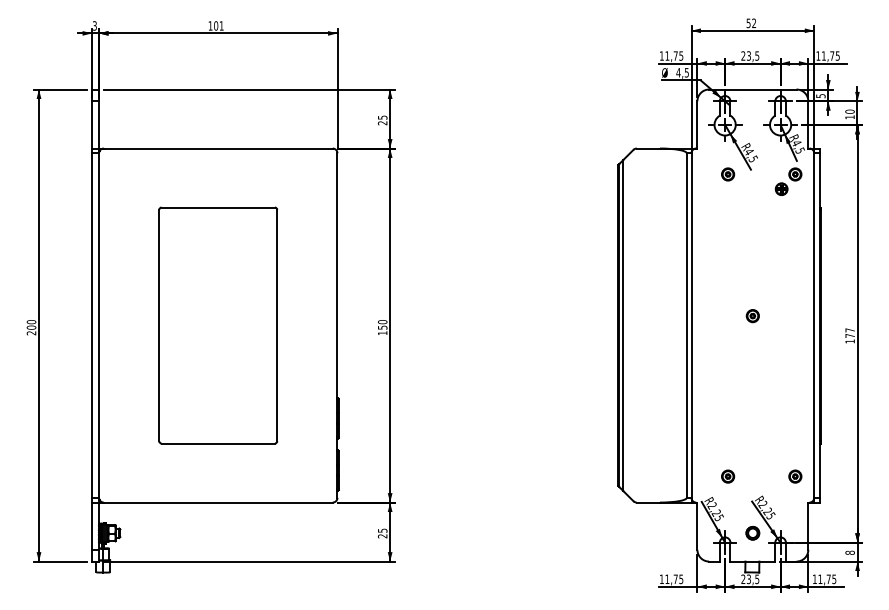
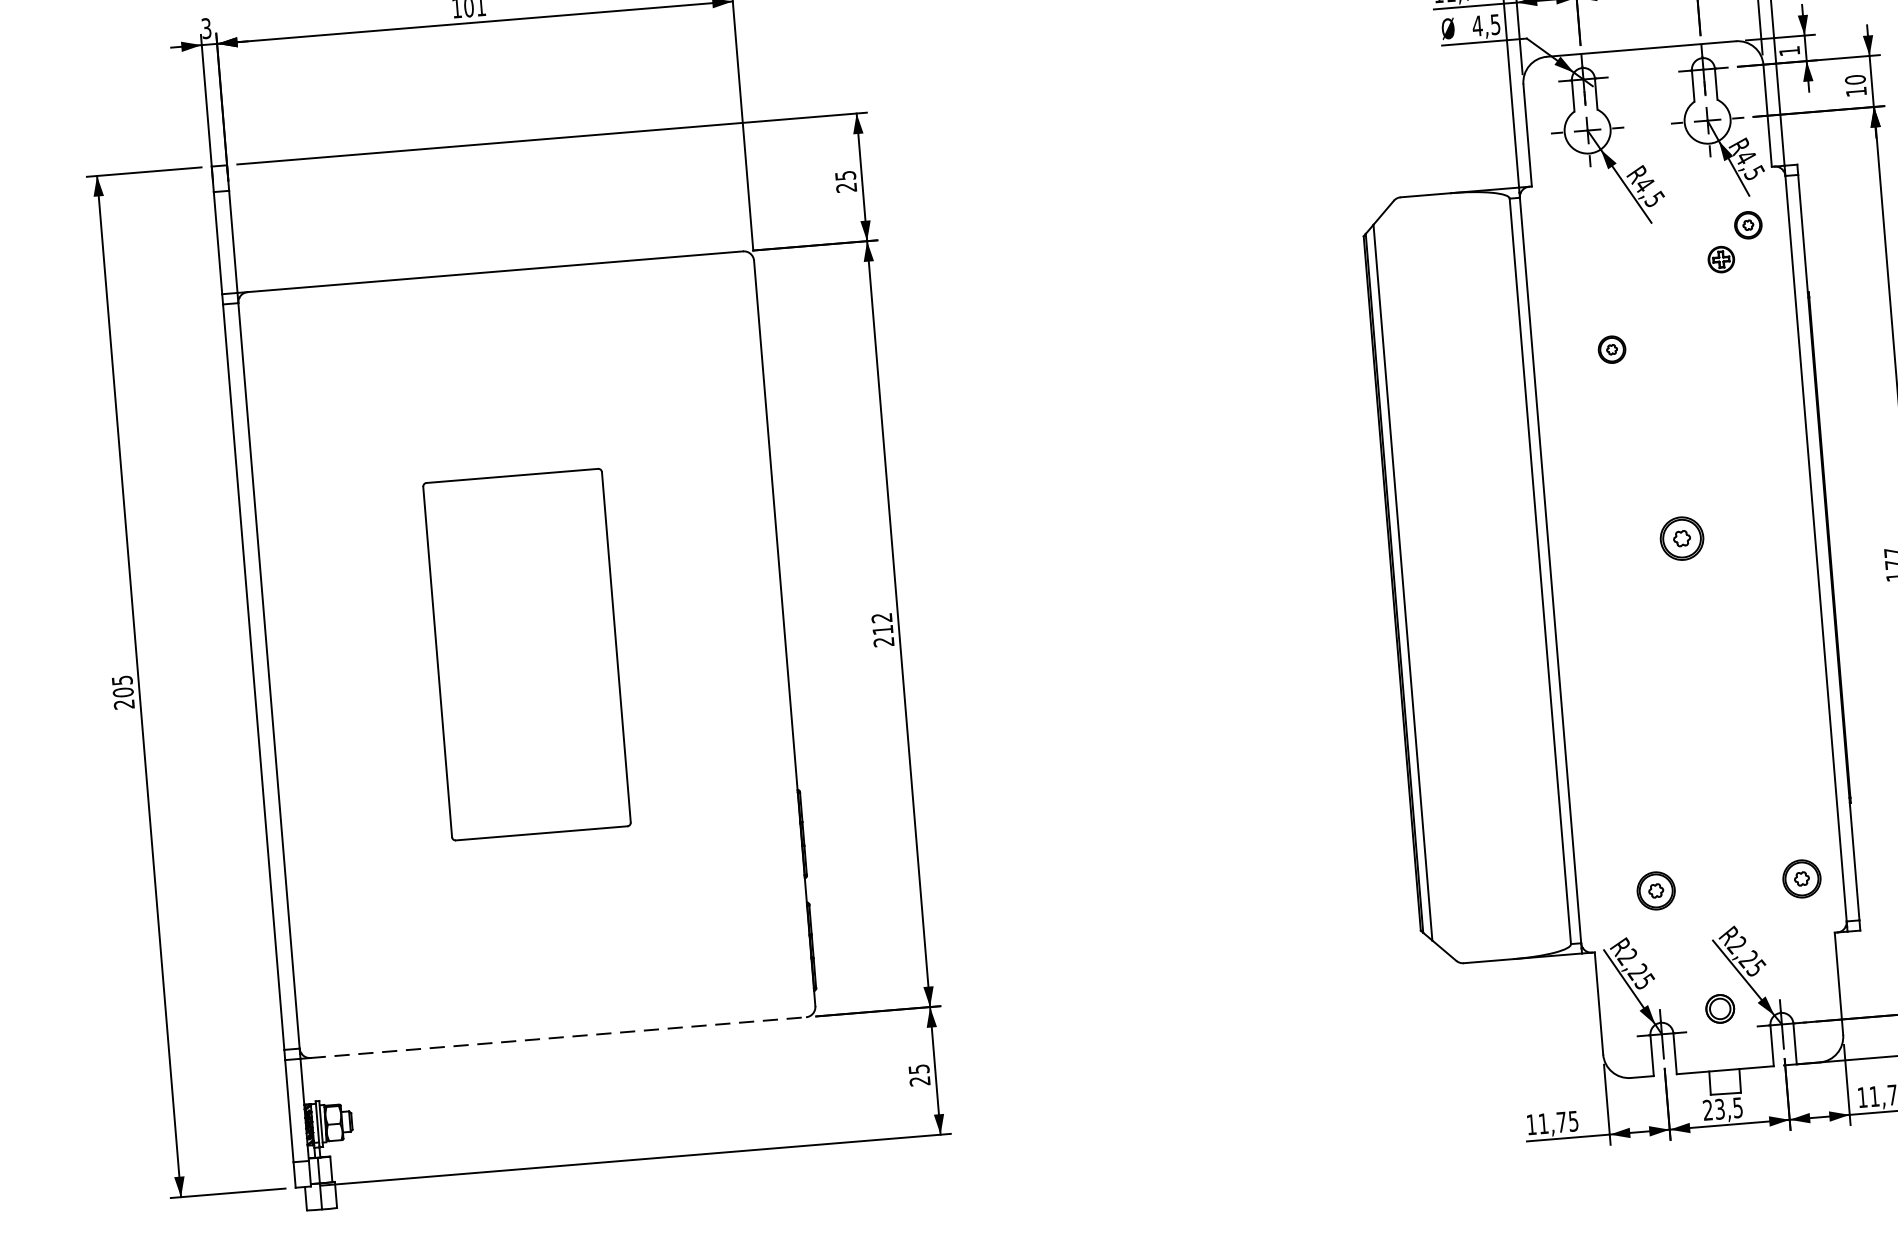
text: (820, 96) -> (1788, 52), 5 -> 1
part: (728, 174) -> (1612, 349), moved
part: (752, 316) -> (1680, 540), size x1.6
text: (31, 322) -> (122, 681), 200 -> 205
part: (218, 325) -> (527, 654), size x0.7
text: (382, 327) -> (882, 629), 150 -> 212
part: (728, 476) -> (1657, 890), size x1.4
part: (795, 476) -> (1802, 878), size x1.4
line: (218, 502) -> (558, 1037), solid -> dashed

